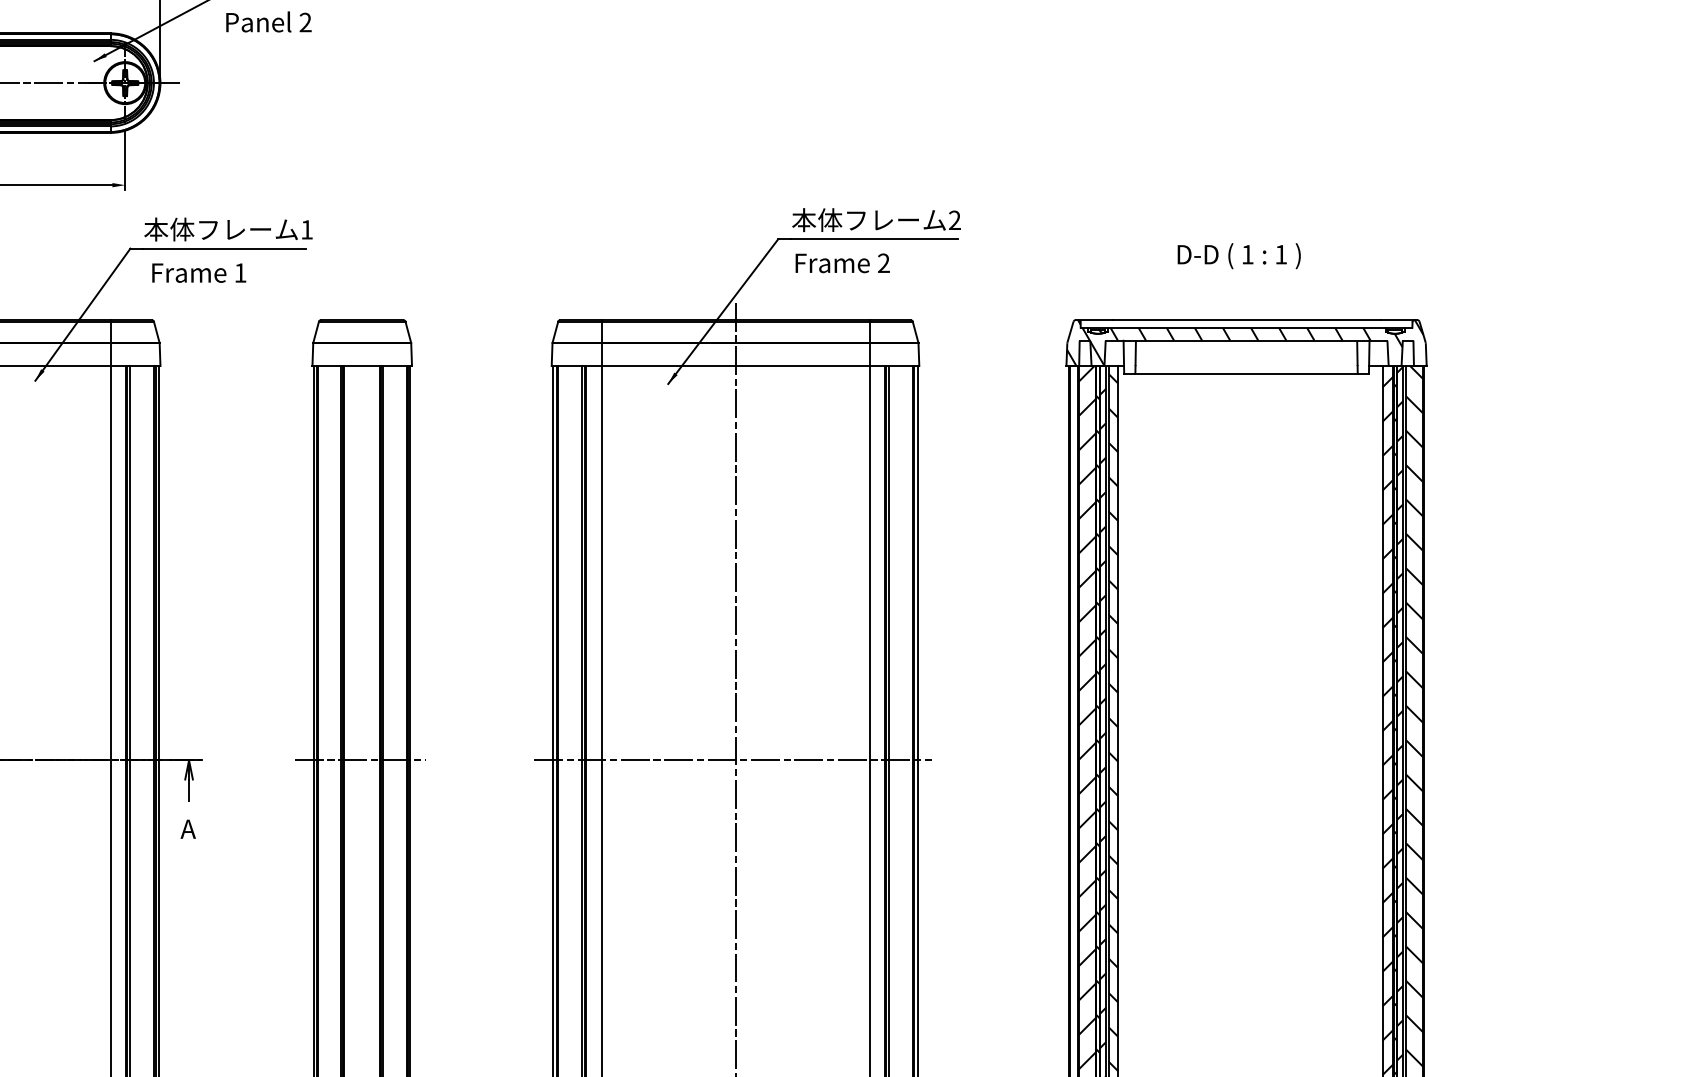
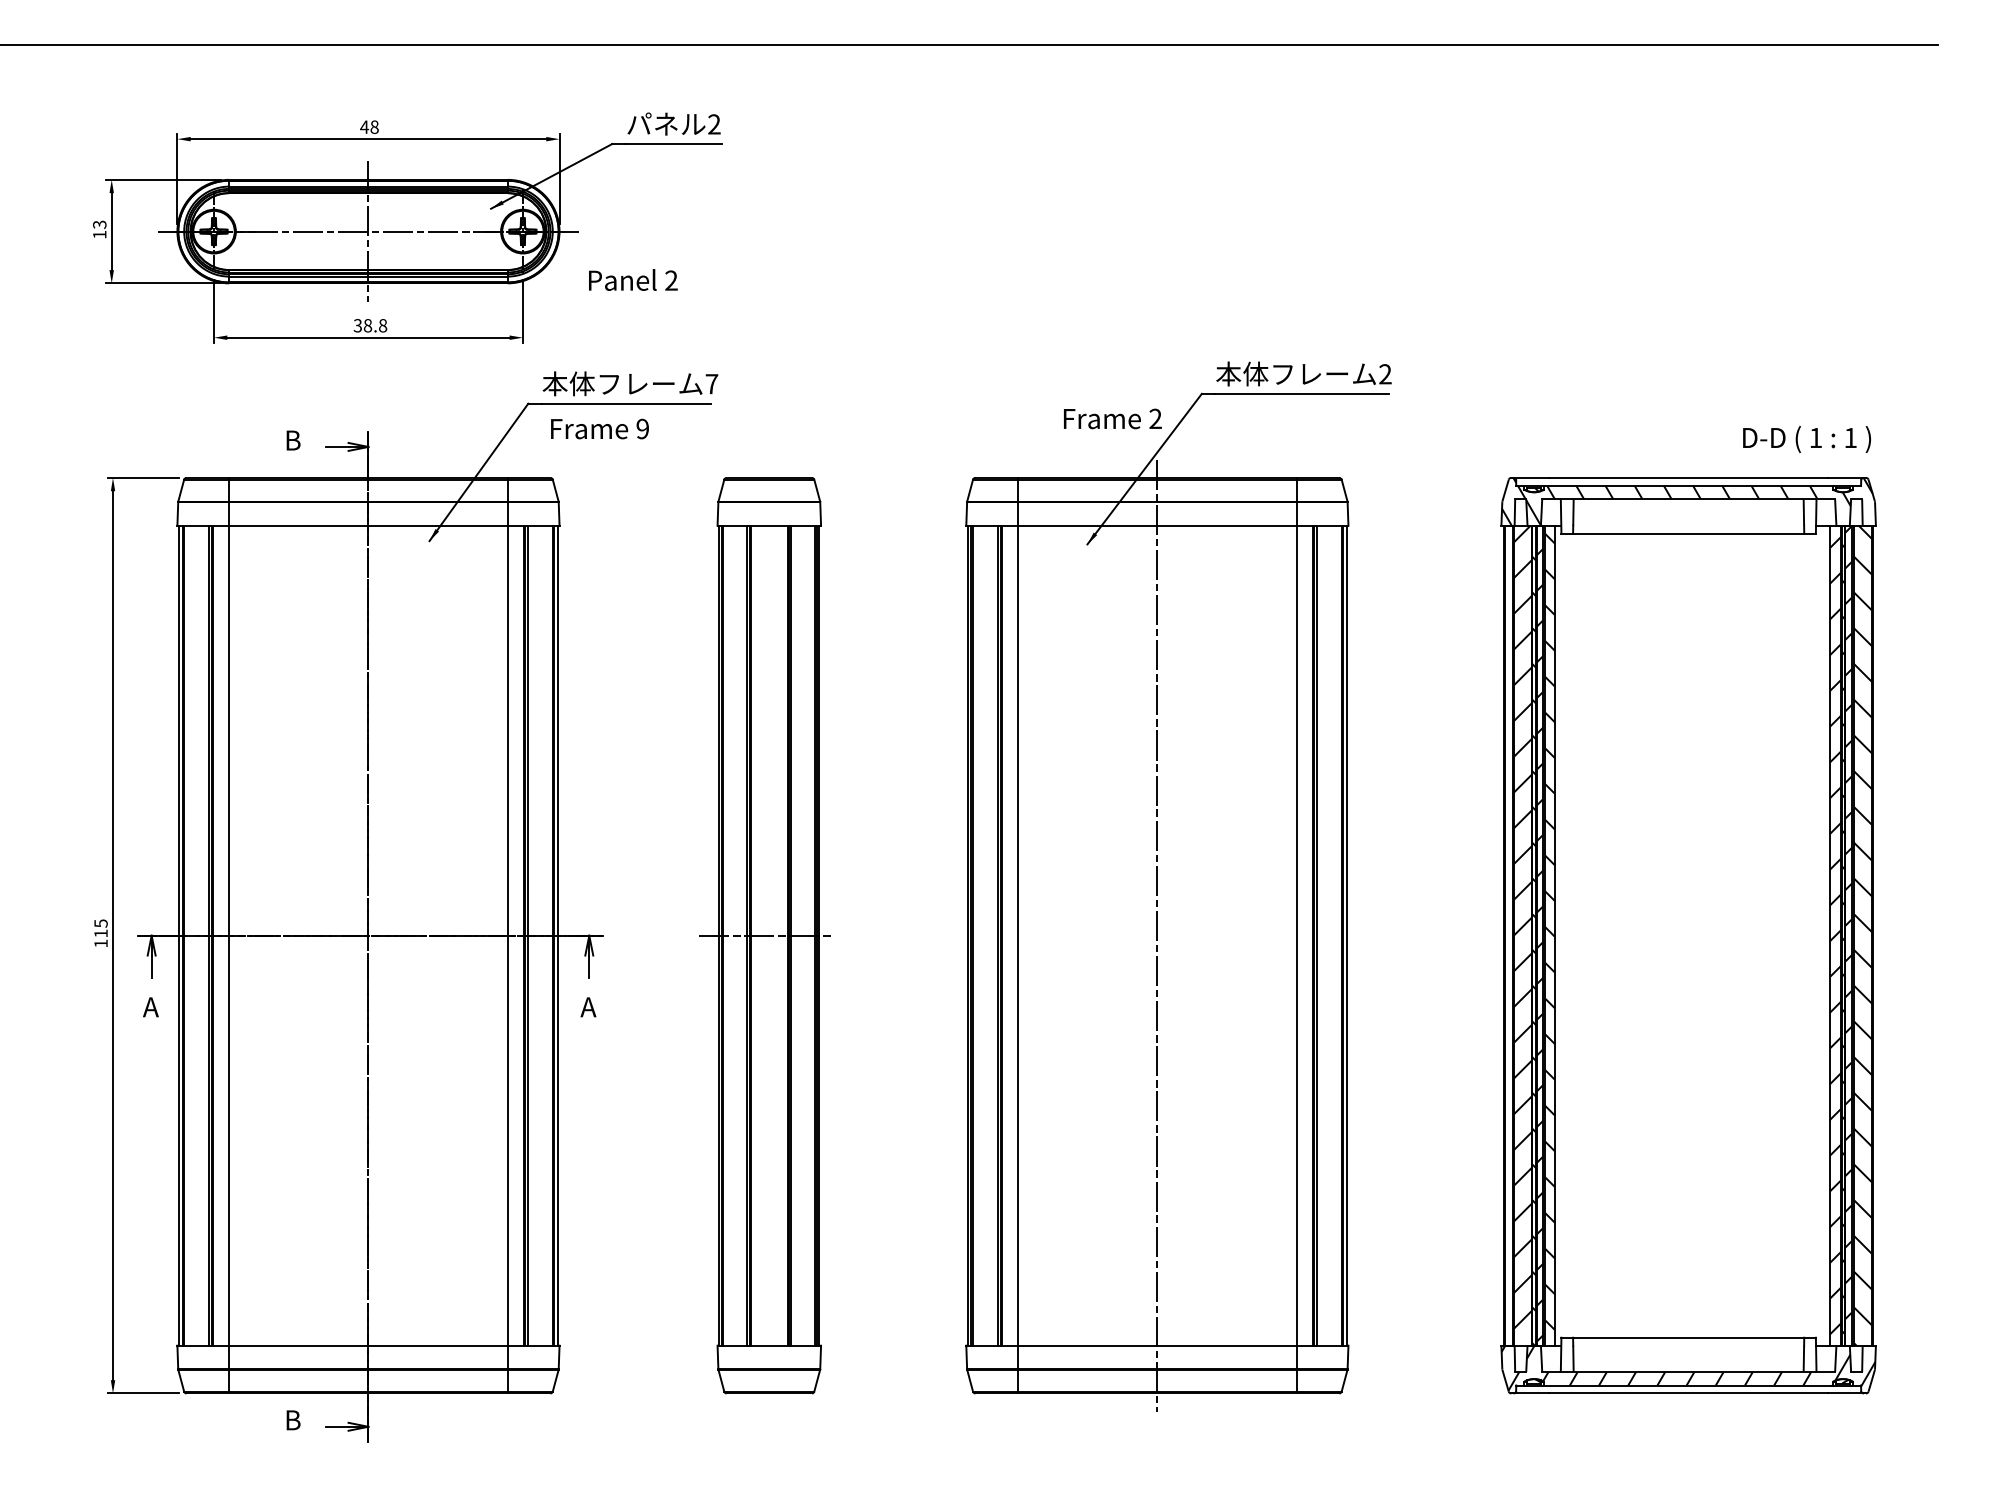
text: (269, 21) -> (633, 279), moved
text: (306, 230) -> (711, 384), 1 -> 7
text: (1238, 256) -> (1806, 439), moved
text: (842, 262) -> (1112, 418), moved
text: (240, 272) -> (642, 428), 1 -> 9
line: (732, 760) -> (1154, 935), removed

